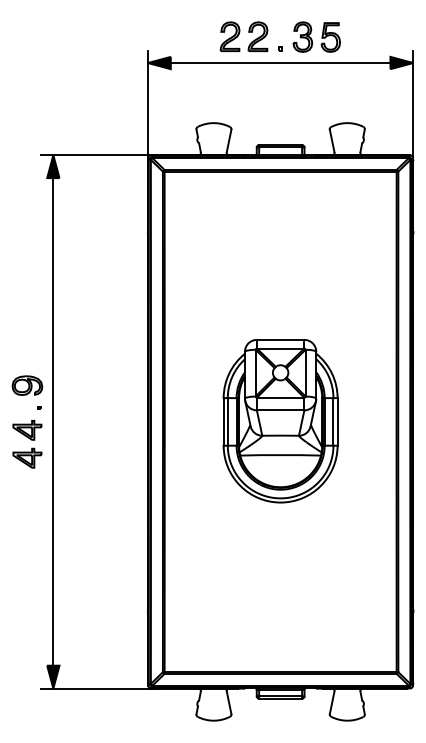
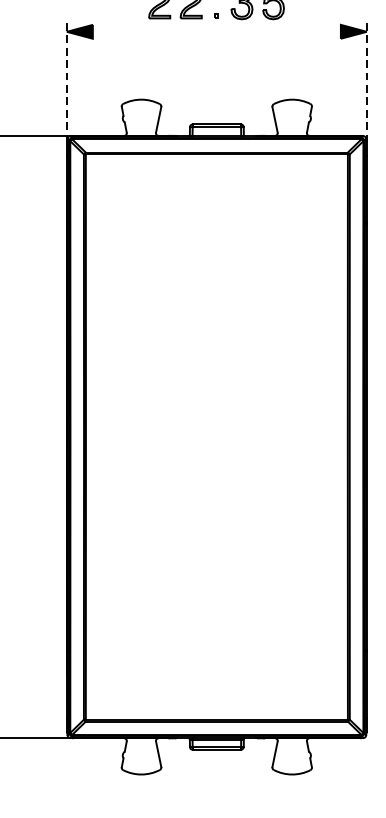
line: (280, 63) -> (216, 32), removed
line: (147, 106) -> (66, 80), solid -> dashed
line: (413, 106) -> (366, 80), solid -> dashed
part: (280, 421) -> (216, 436), removed

